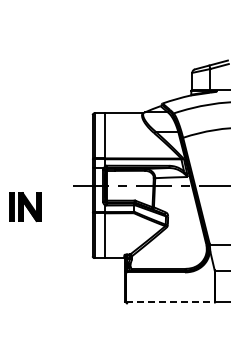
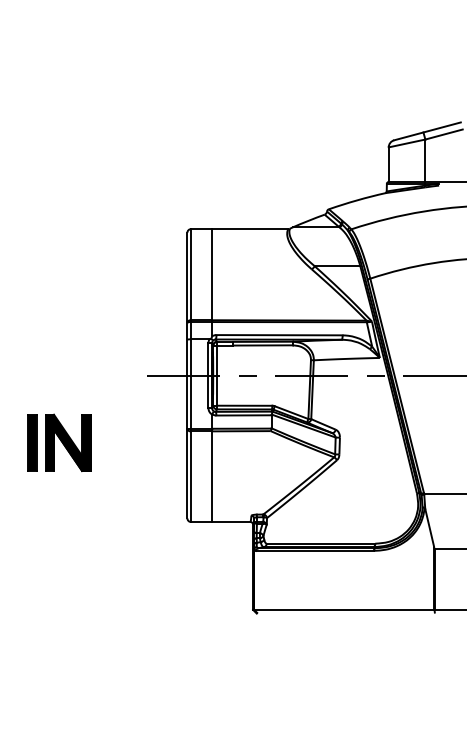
part: (25, 207) -> (59, 443), moved
line: (170, 301) -> (344, 609), dashed -> solid

